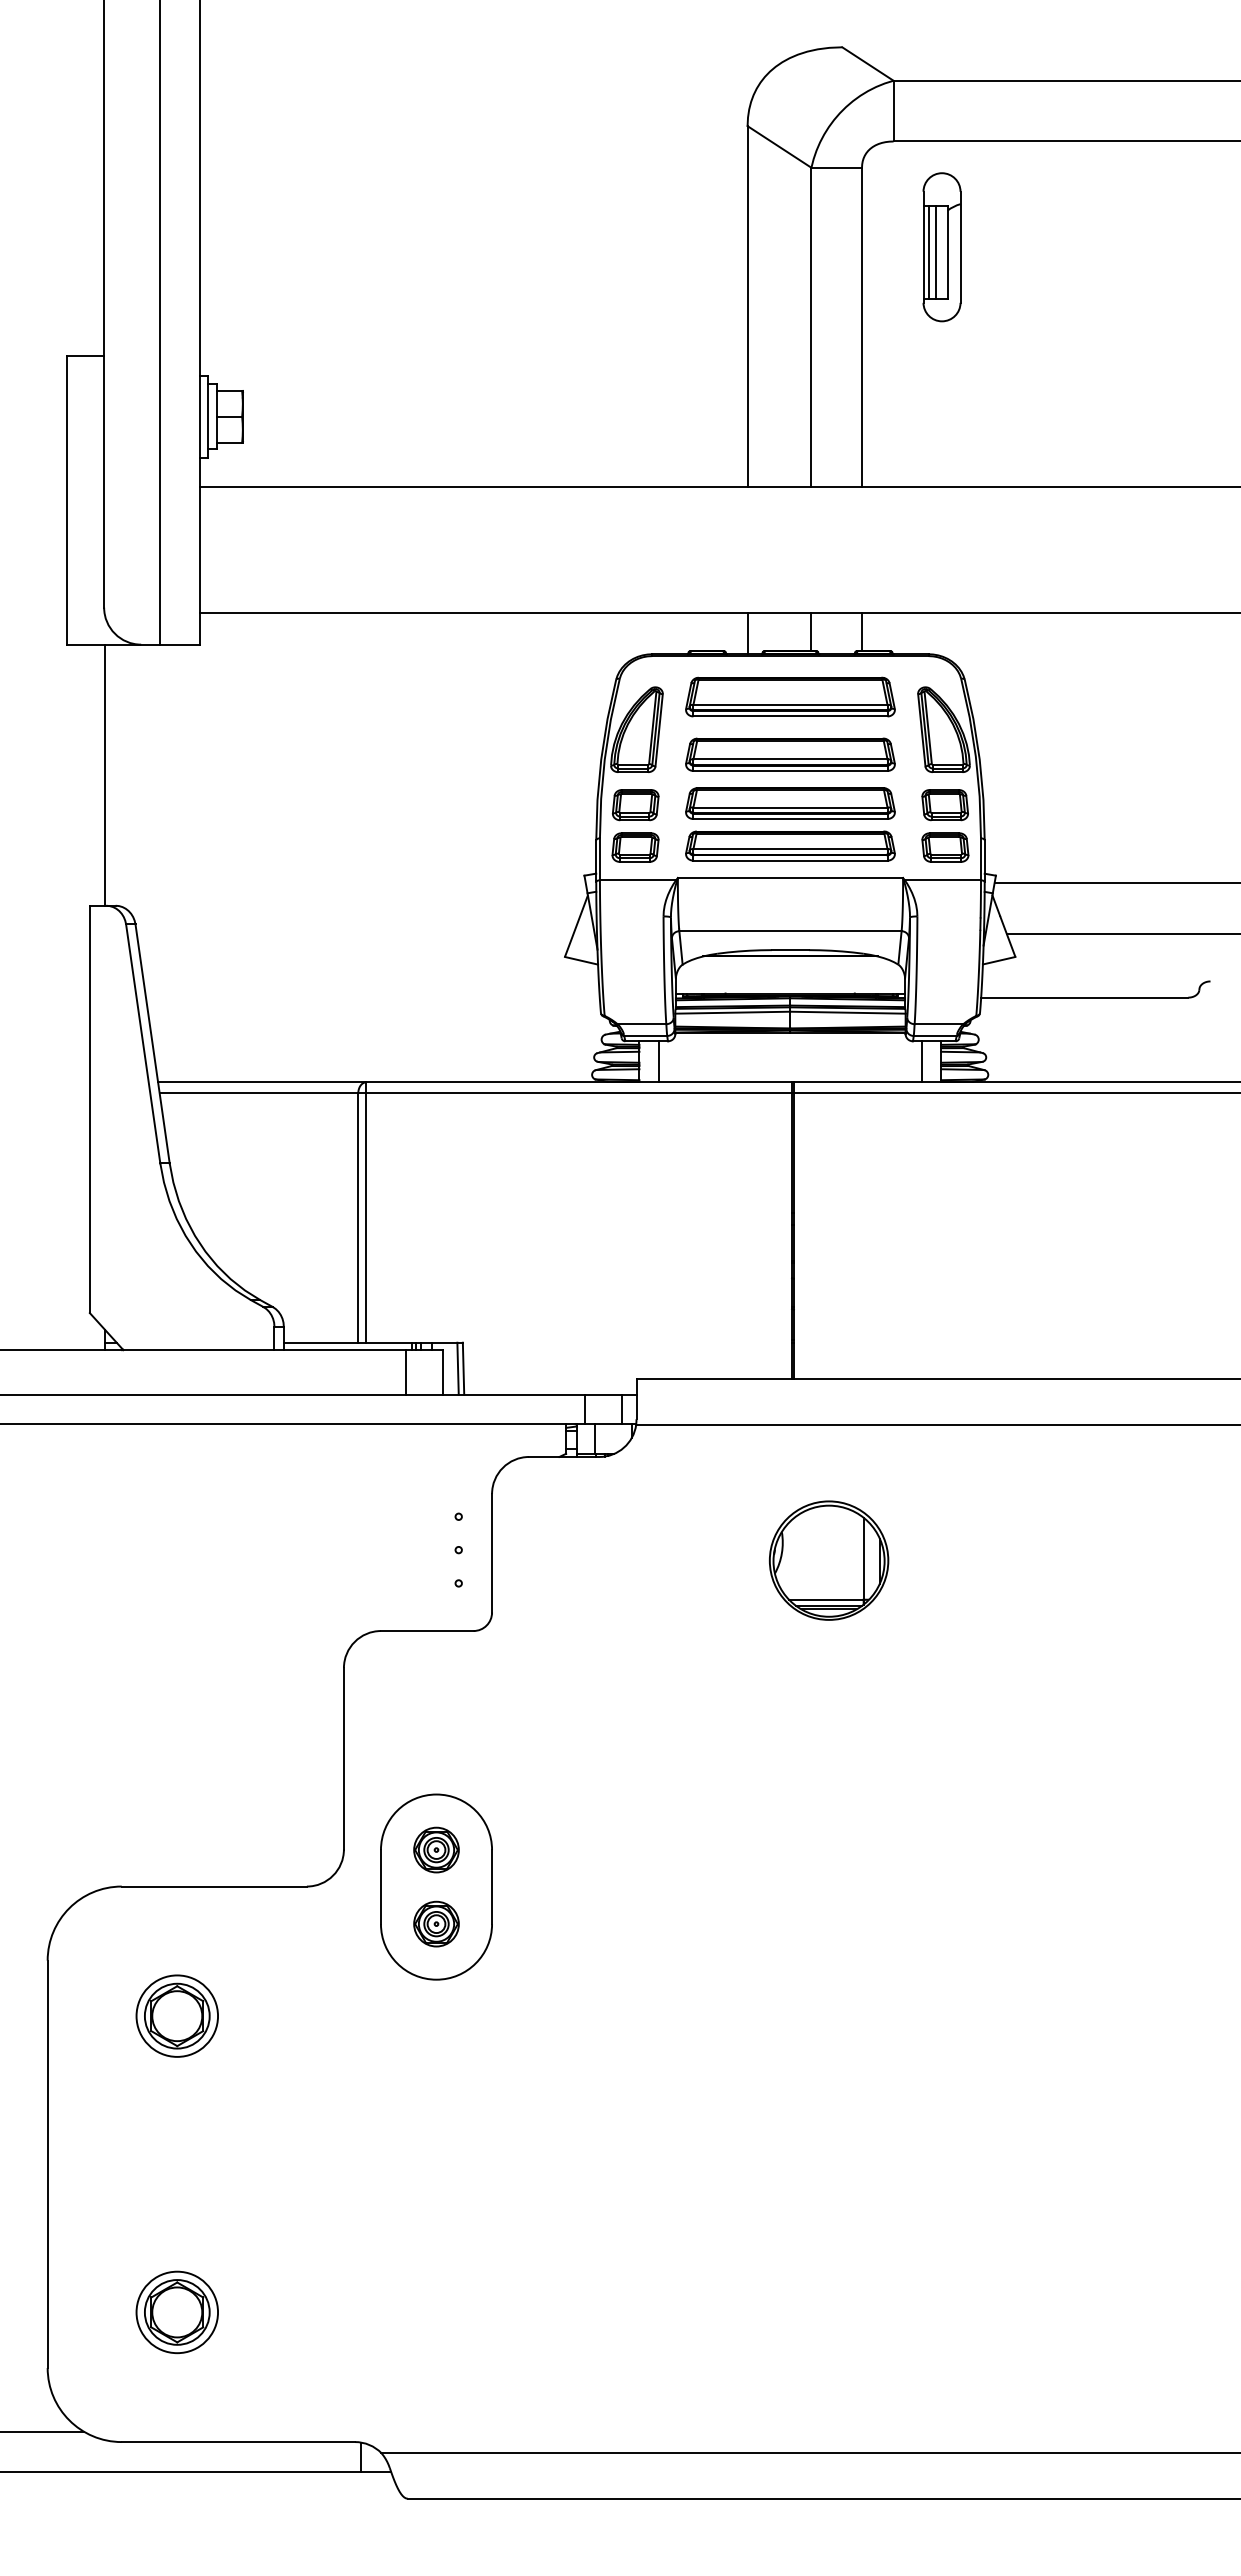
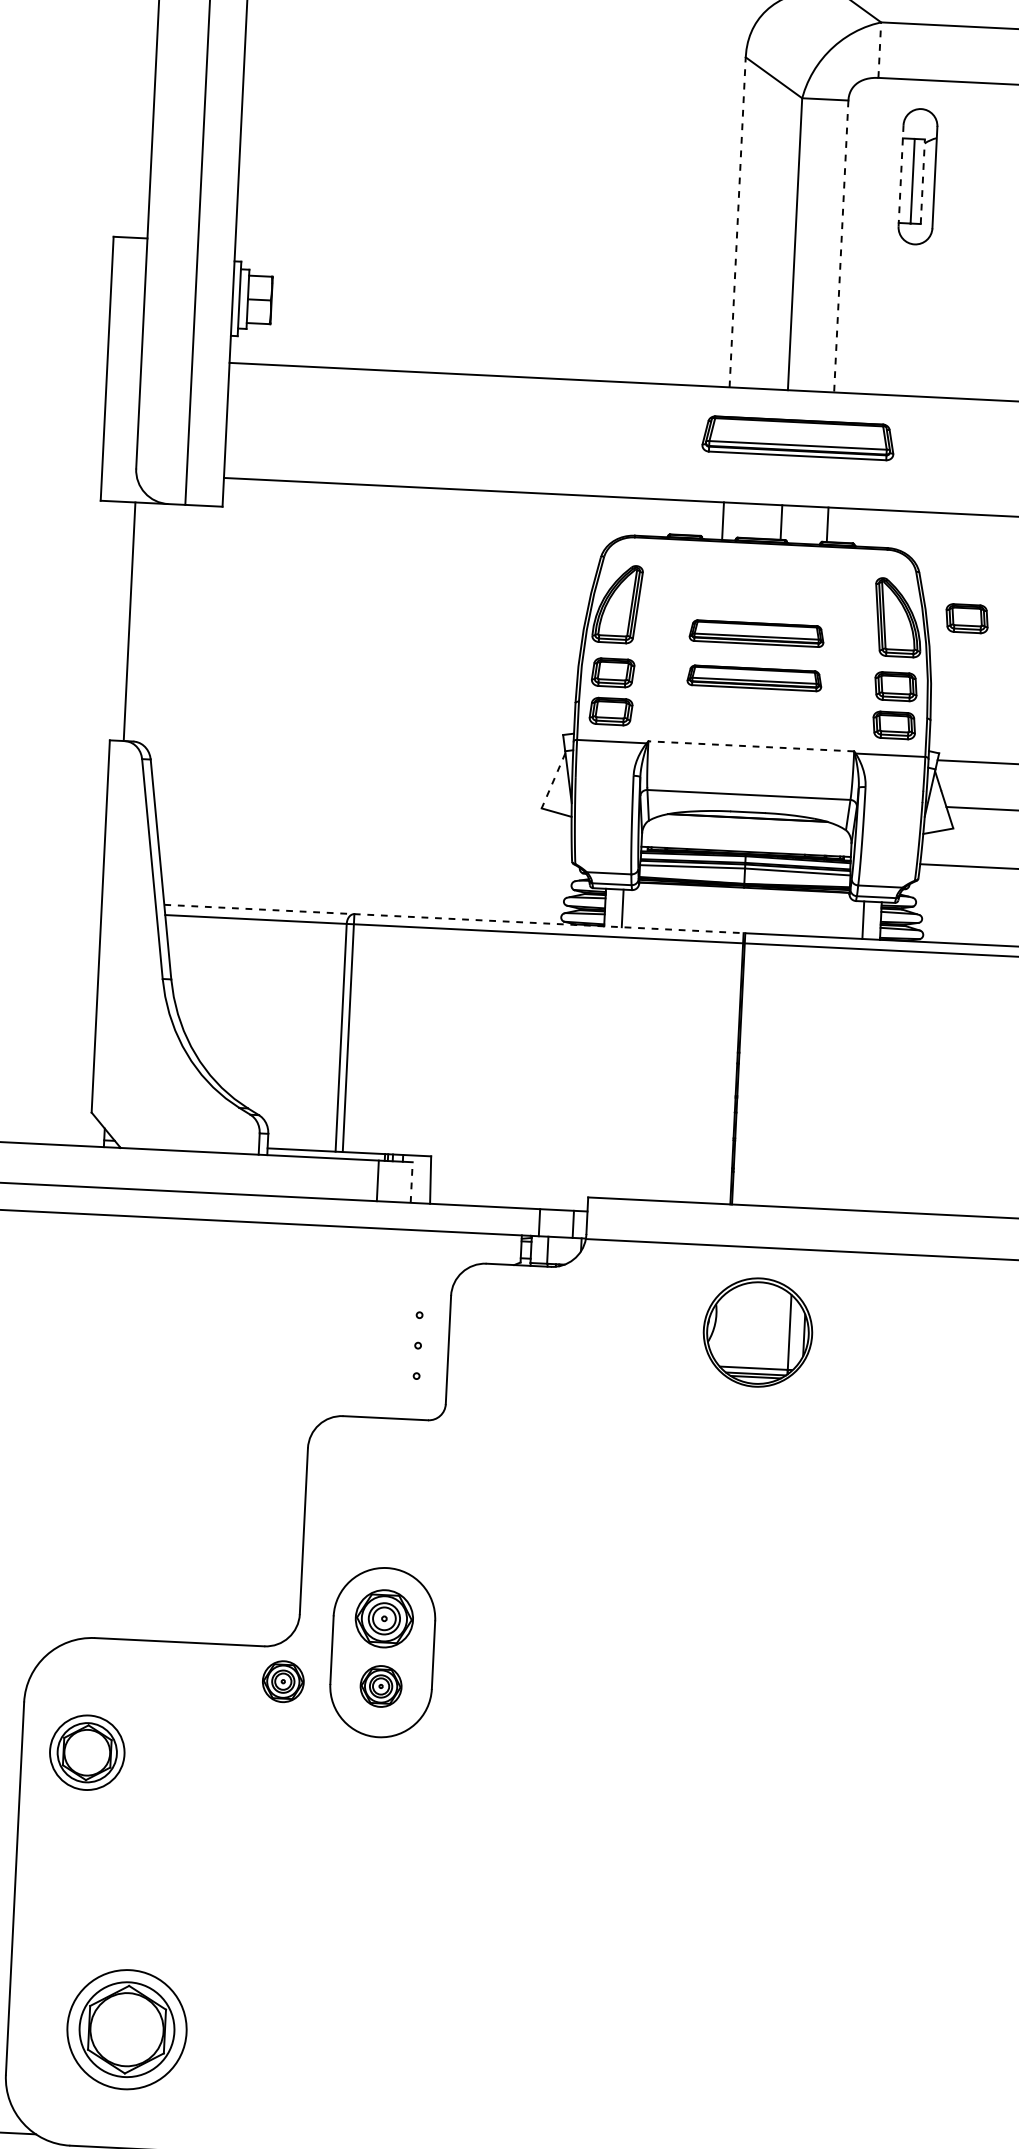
line: (893, 110) -> (879, 49), solid -> dashed
line: (923, 247) -> (901, 176), solid -> dashed
line: (947, 251) -> (922, 180), solid -> dashed
line: (929, 252) -> (906, 180), removed
line: (747, 306) -> (737, 222), solid -> dashed
line: (862, 327) -> (841, 246), solid -> dashed
part: (790, 696) -> (798, 437), moved
part: (1018, 727) -> (966, 618), added
part: (790, 754) -> (756, 633), size x0.7
part: (790, 803) -> (754, 678), size x0.7
part: (790, 845) -> (752, 716), removed
line: (790, 878) -> (751, 746), solid -> dashed
line: (576, 926) -> (553, 781), solid -> dashed
line: (475, 1082) -> (454, 919), solid -> dashed
line: (457, 1368) -> (425, 1179), removed
line: (443, 1371) -> (412, 1181), solid -> dashed
part: (828, 1560) -> (757, 1332), moved
part: (436, 1849) -> (384, 1618), size x1.4
part: (329, 1923) -> (283, 1681), added
part: (176, 2015) -> (86, 1752), moved
part: (176, 2312) -> (126, 2029), size x1.6

